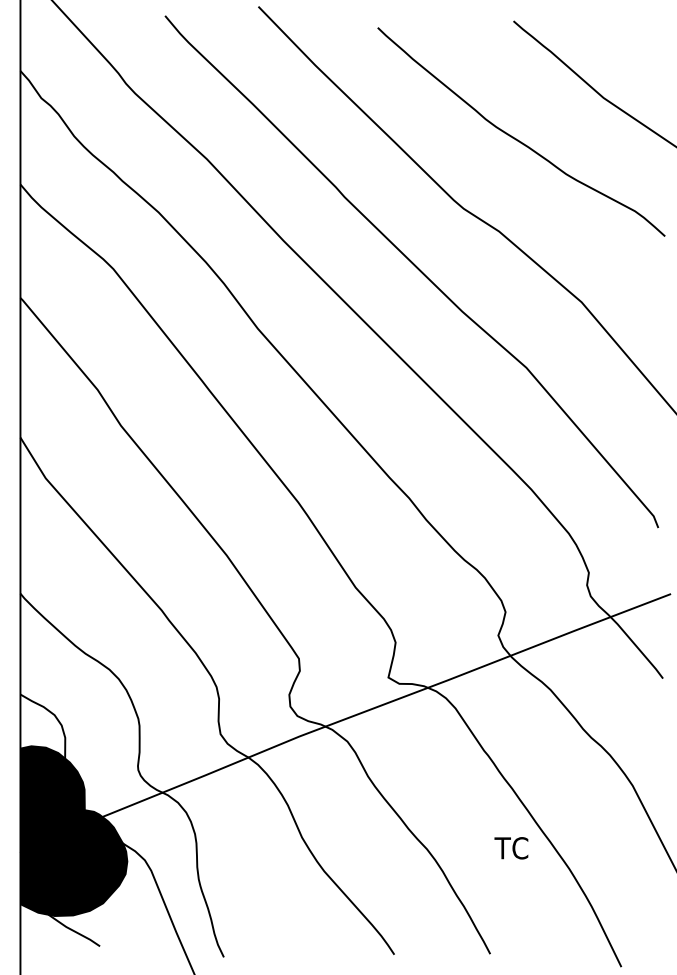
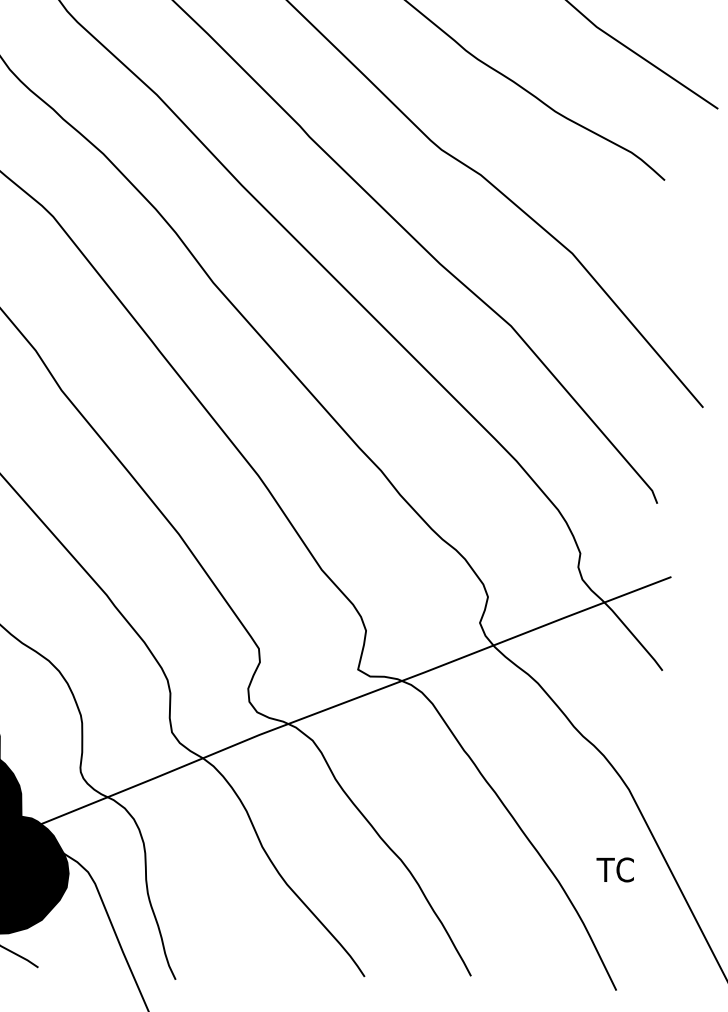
text: (511, 848) -> (615, 870), moved

